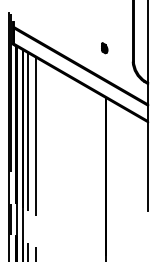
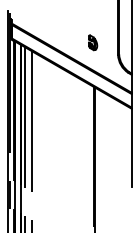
part: (105, 47) -> (93, 42), size x1.67

